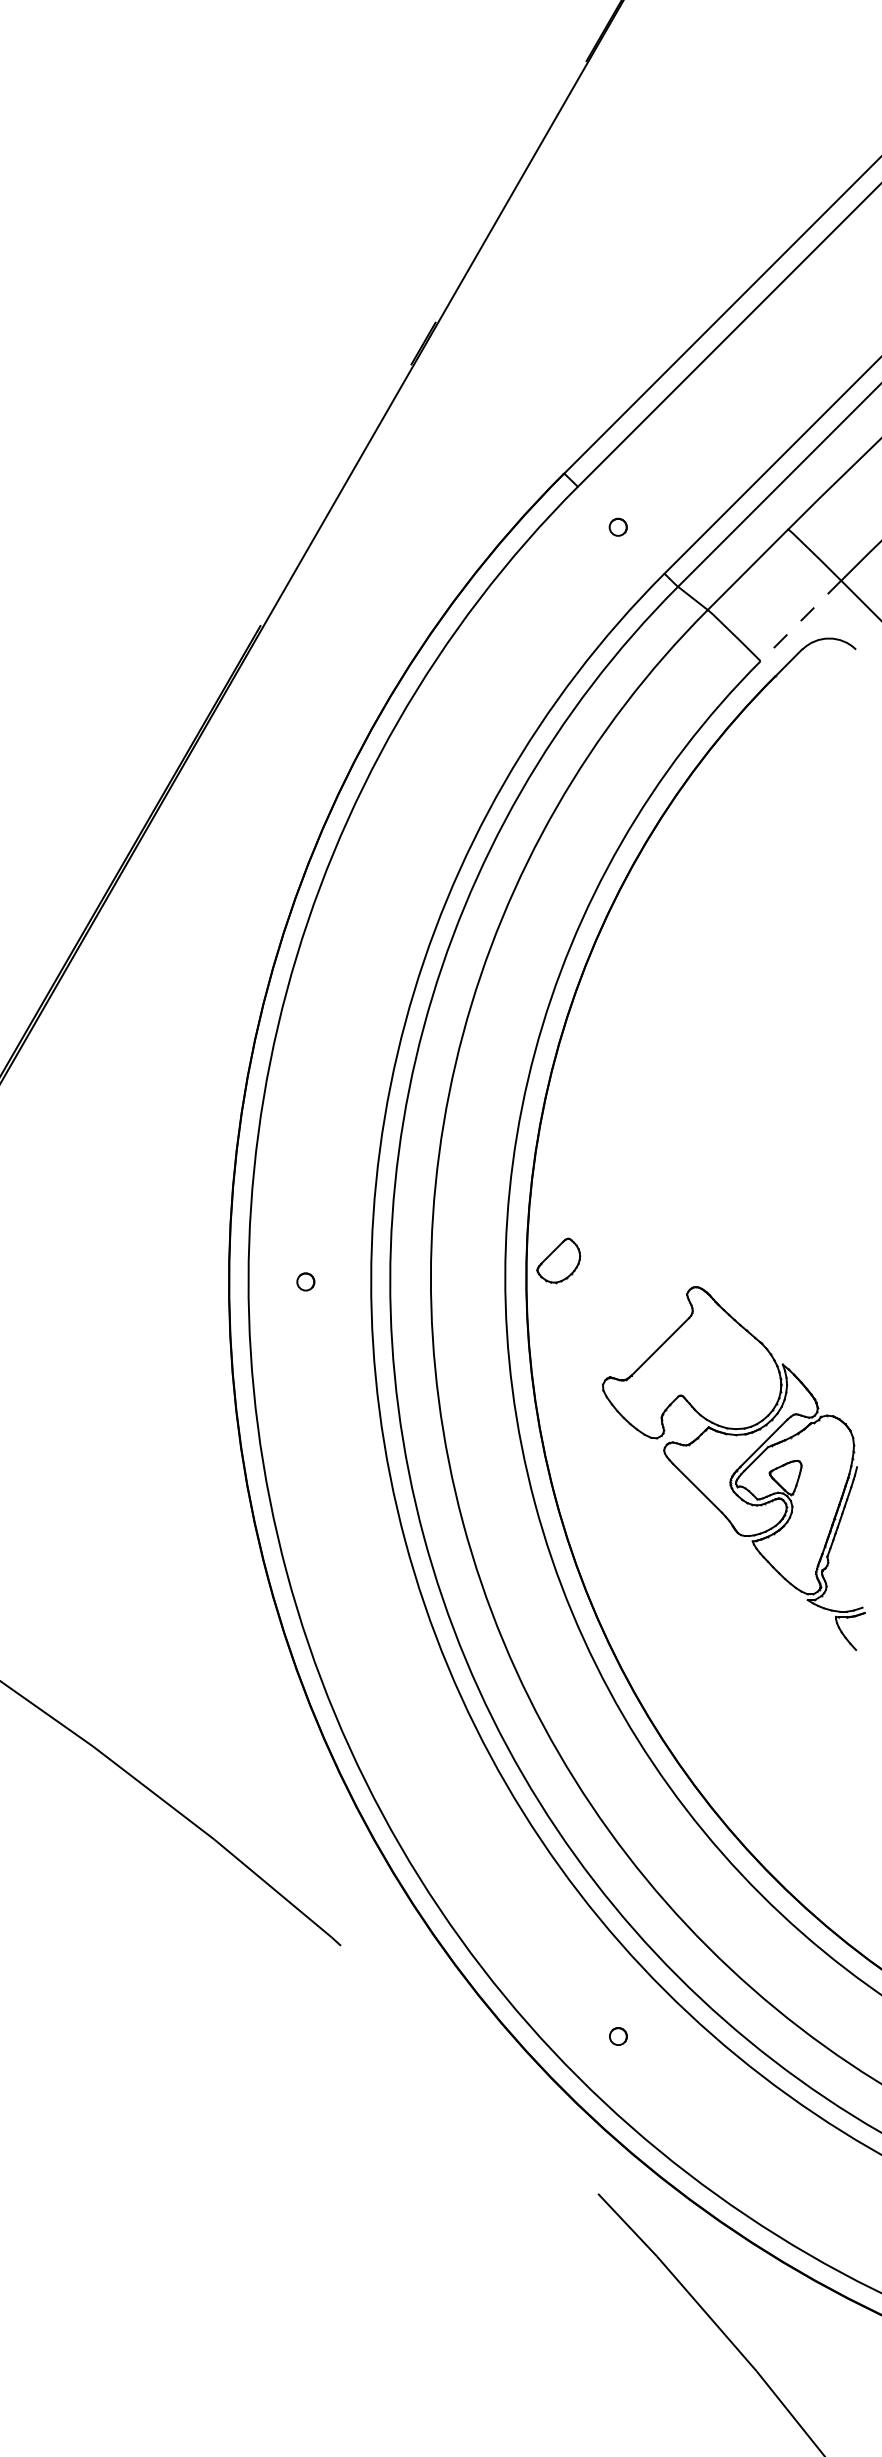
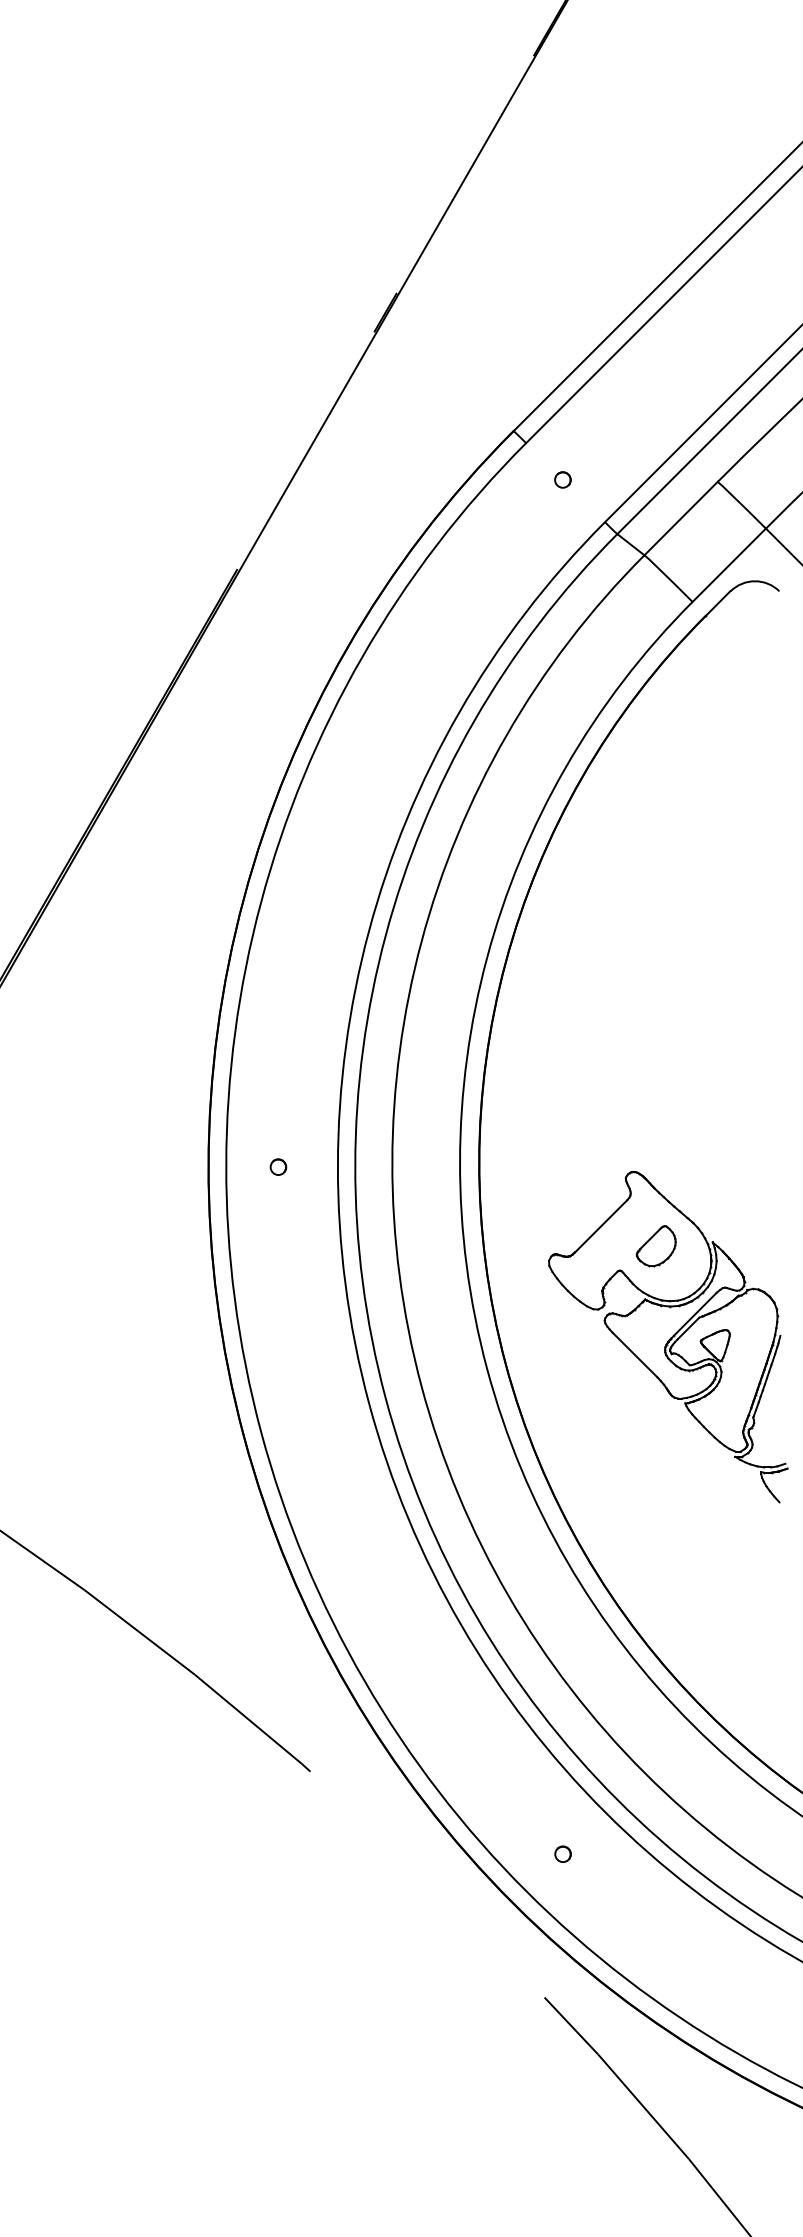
line: (800, 621) -> (728, 565), dashed -> solid
part: (558, 1260) -> (656, 1245), moved

